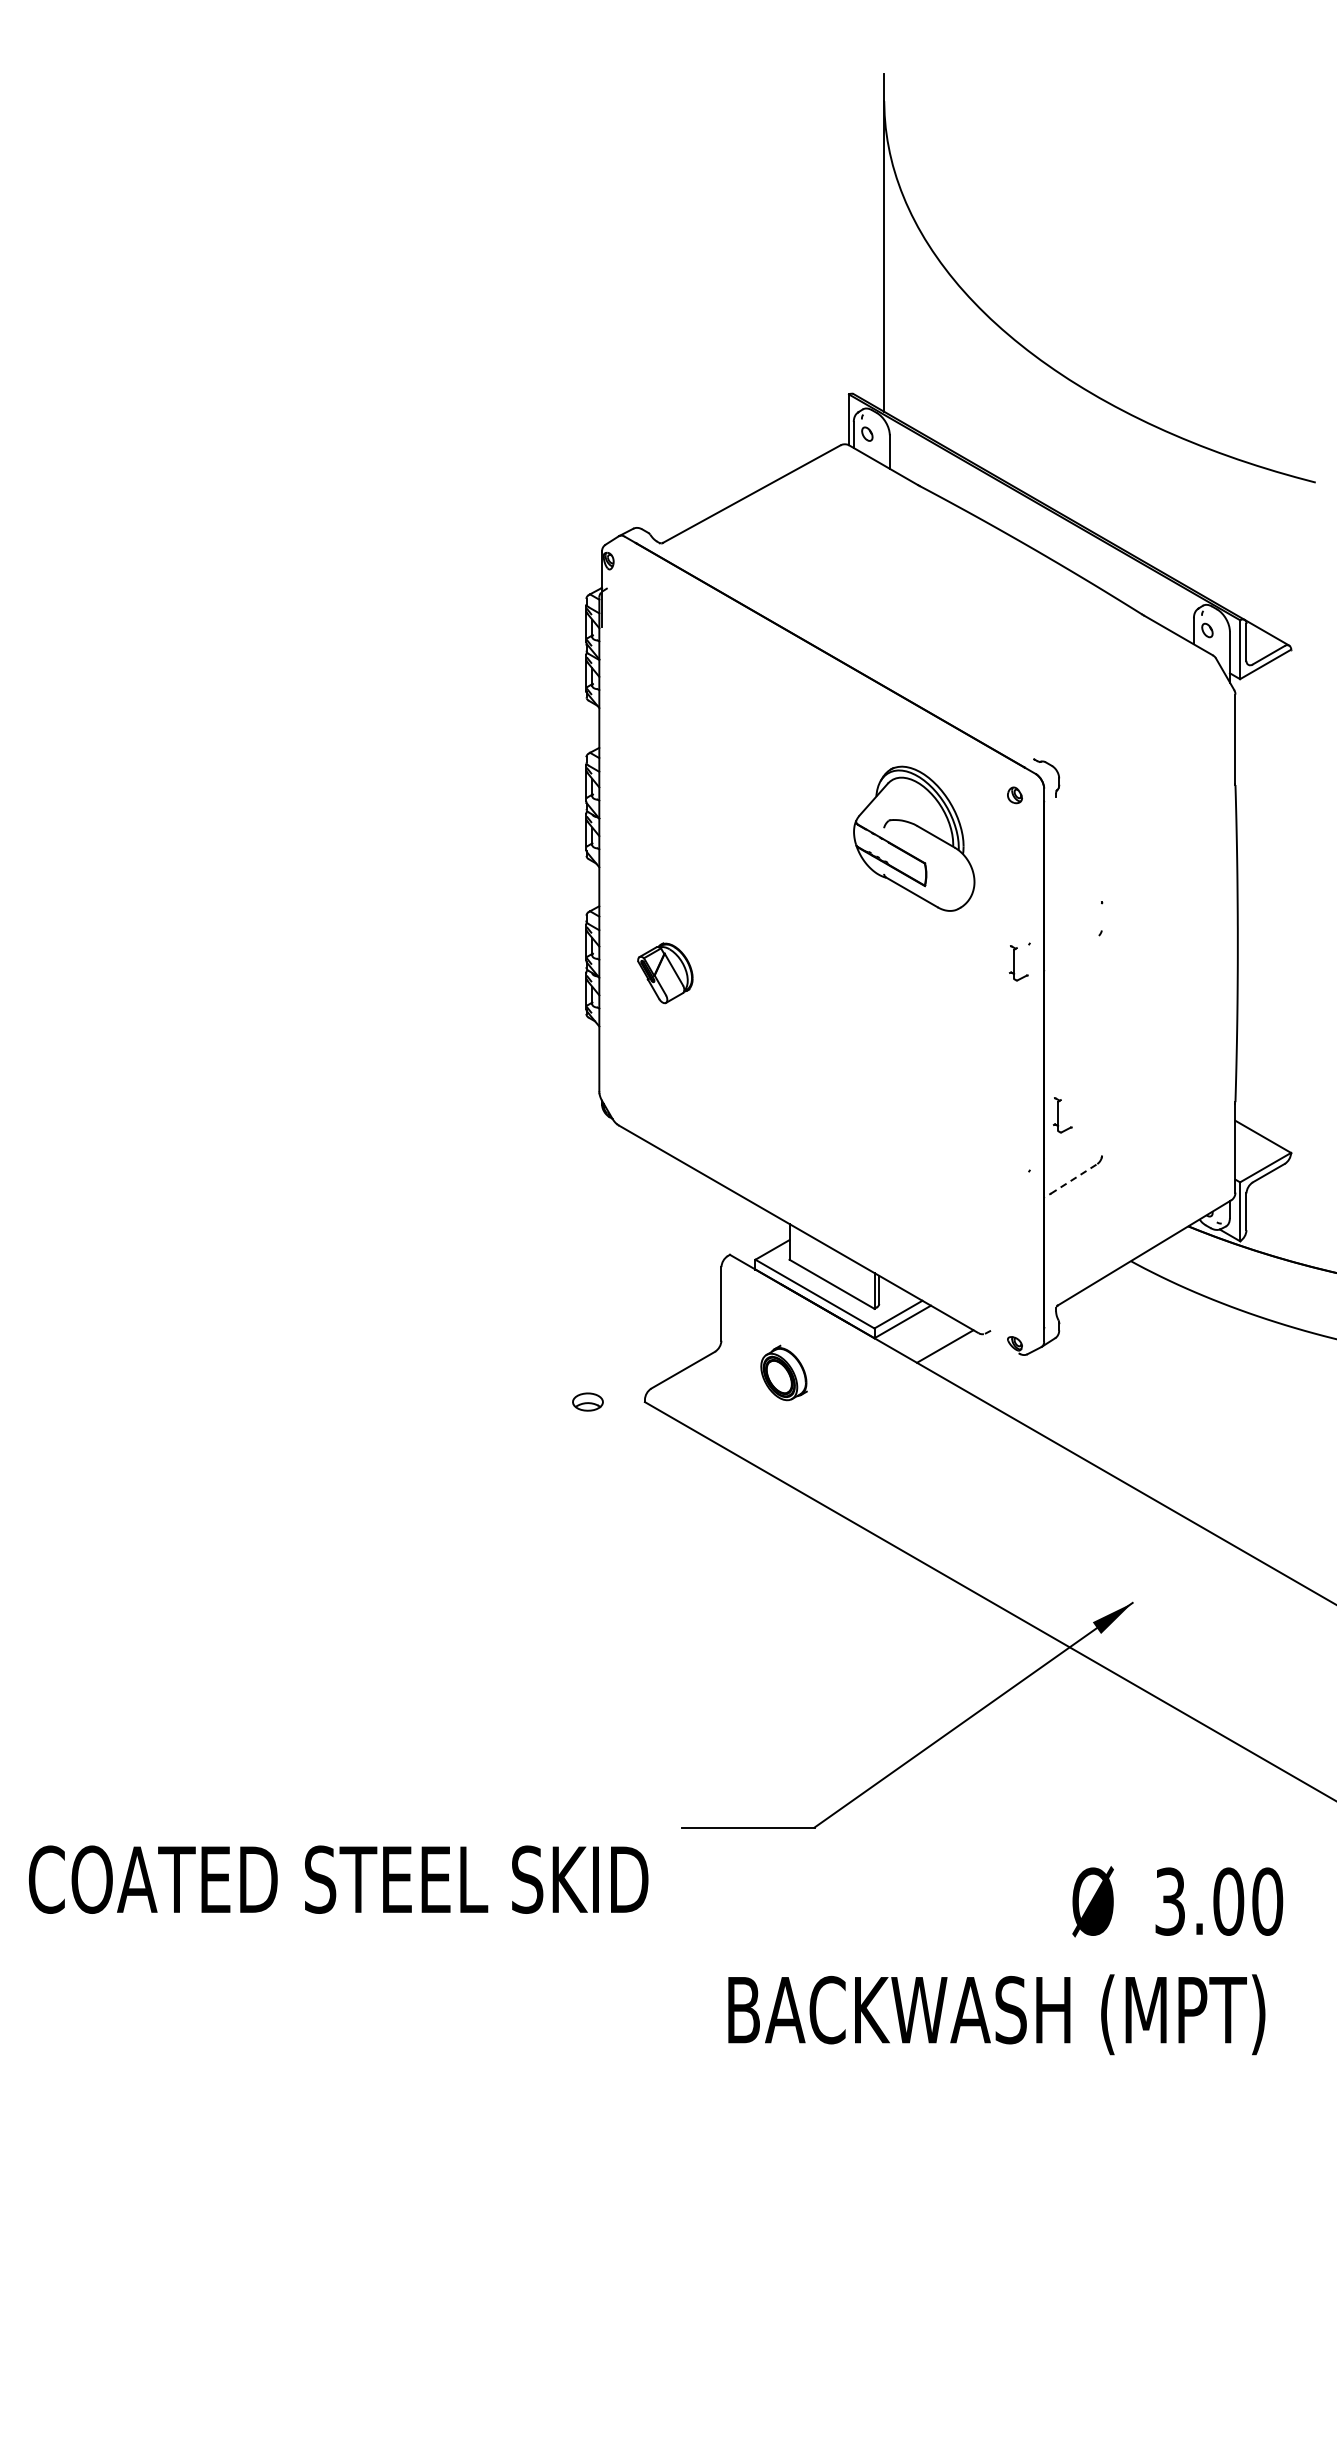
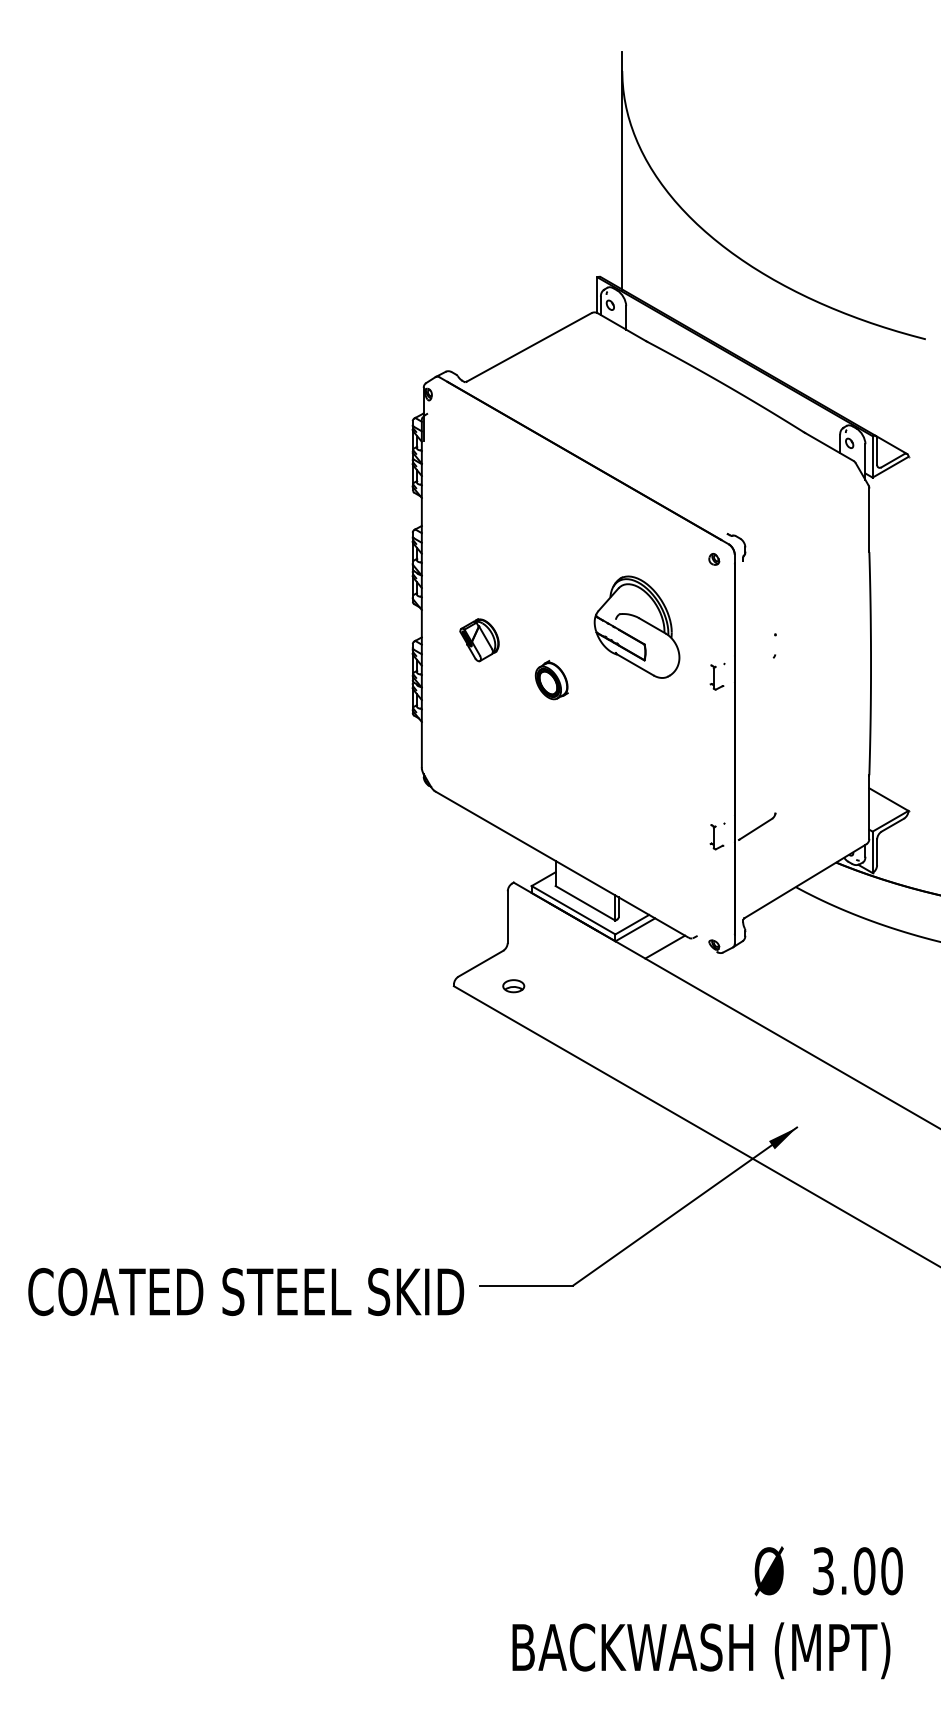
part: (914, 838) -> (637, 627), moved
part: (665, 973) -> (479, 640), moved
part: (1062, 1115) -> (716, 837), moved
line: (1074, 1178) -> (756, 828), dashed -> solid
part: (783, 1372) -> (551, 679), moved
part: (587, 1401) -> (513, 985), moved
text: (338, 1879) -> (246, 1291), moved
text: (1005, 1960) -> (707, 1612), moved

